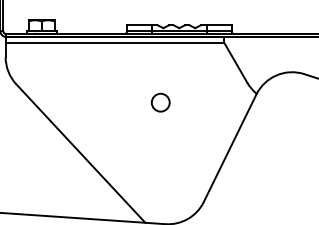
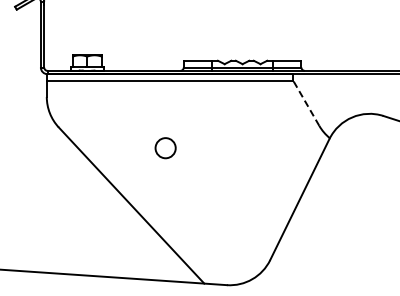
line: (236, 63) -> (306, 103), solid -> dashed
circle: (160, 102) -> (165, 148), moved

